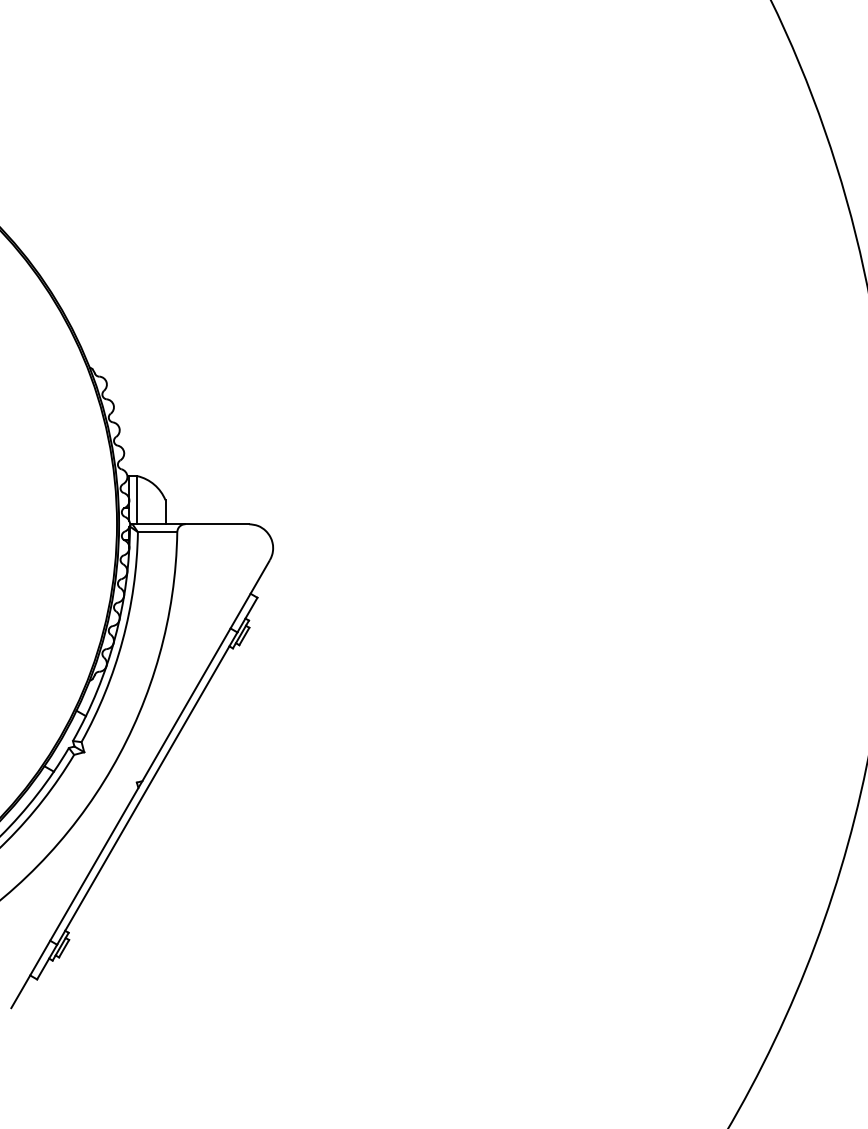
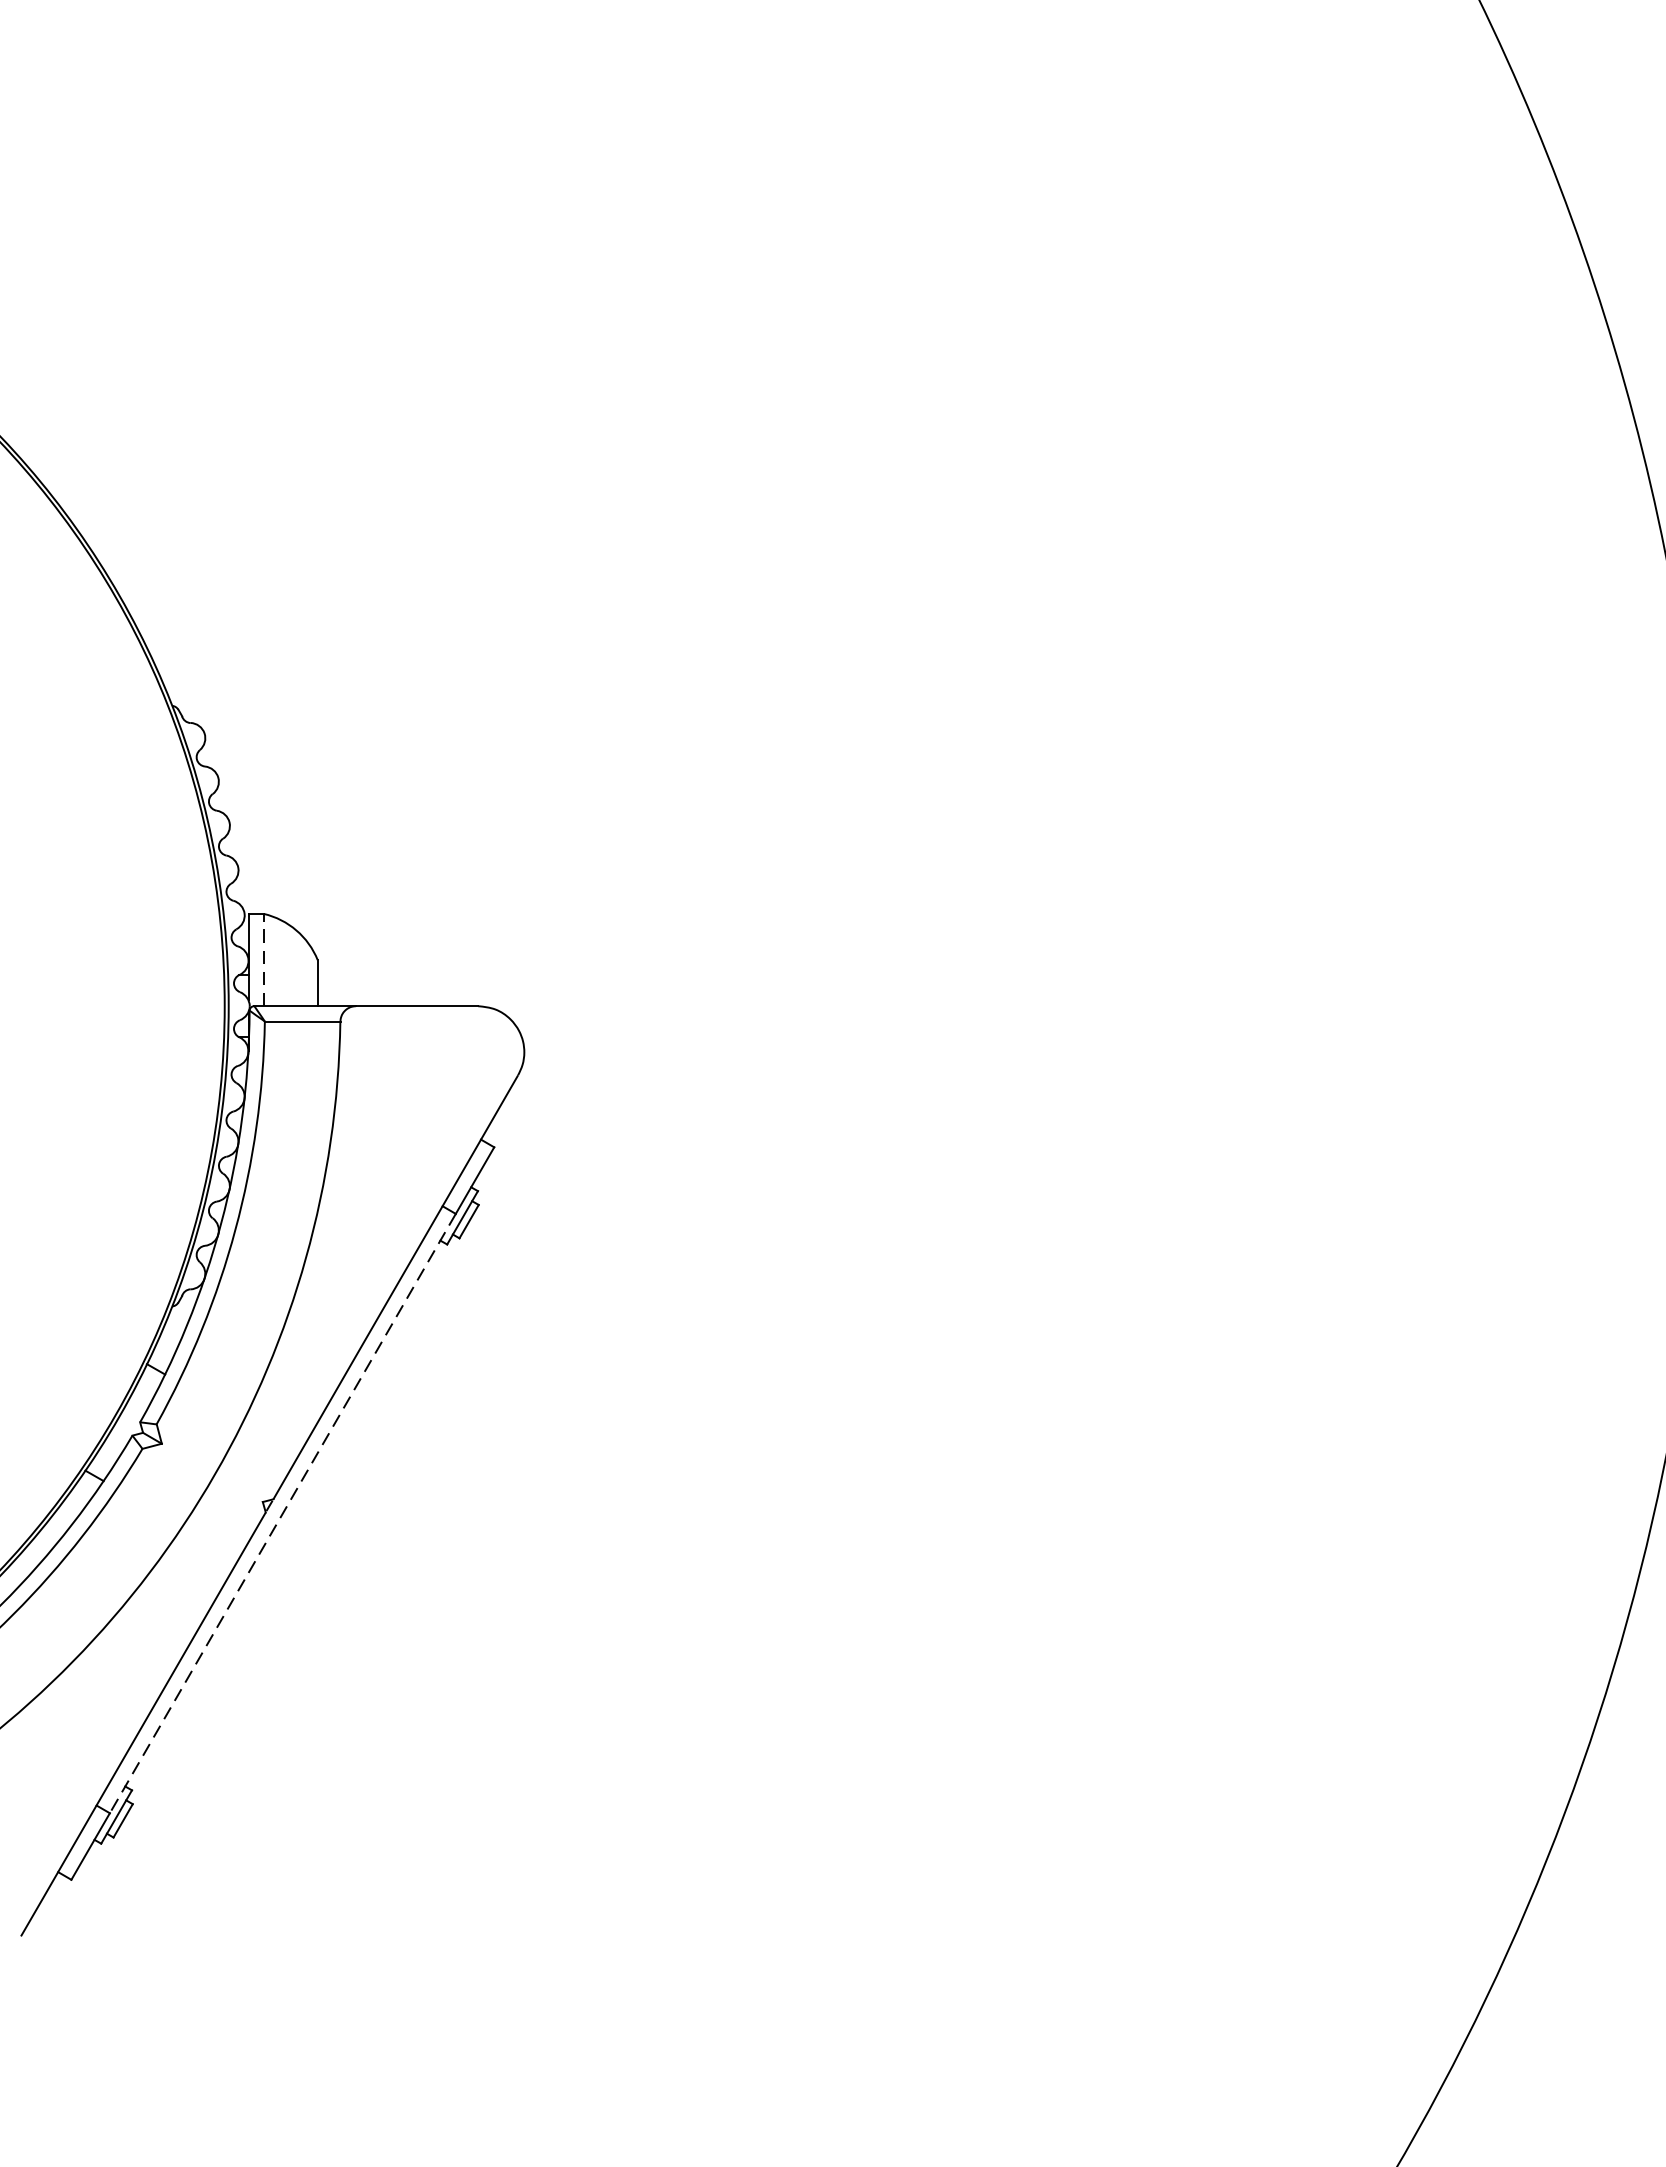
line: (137, 499) -> (264, 958), solid -> dashed
line: (147, 789) -> (283, 1515), solid -> dashed

